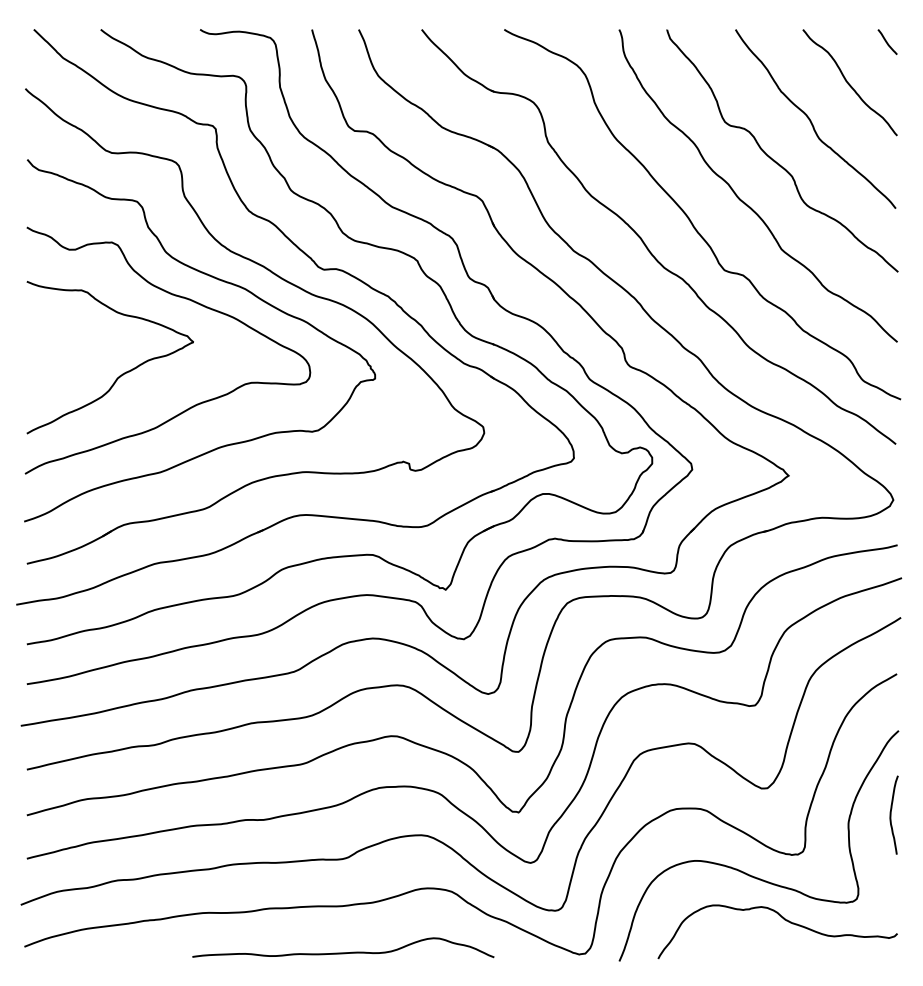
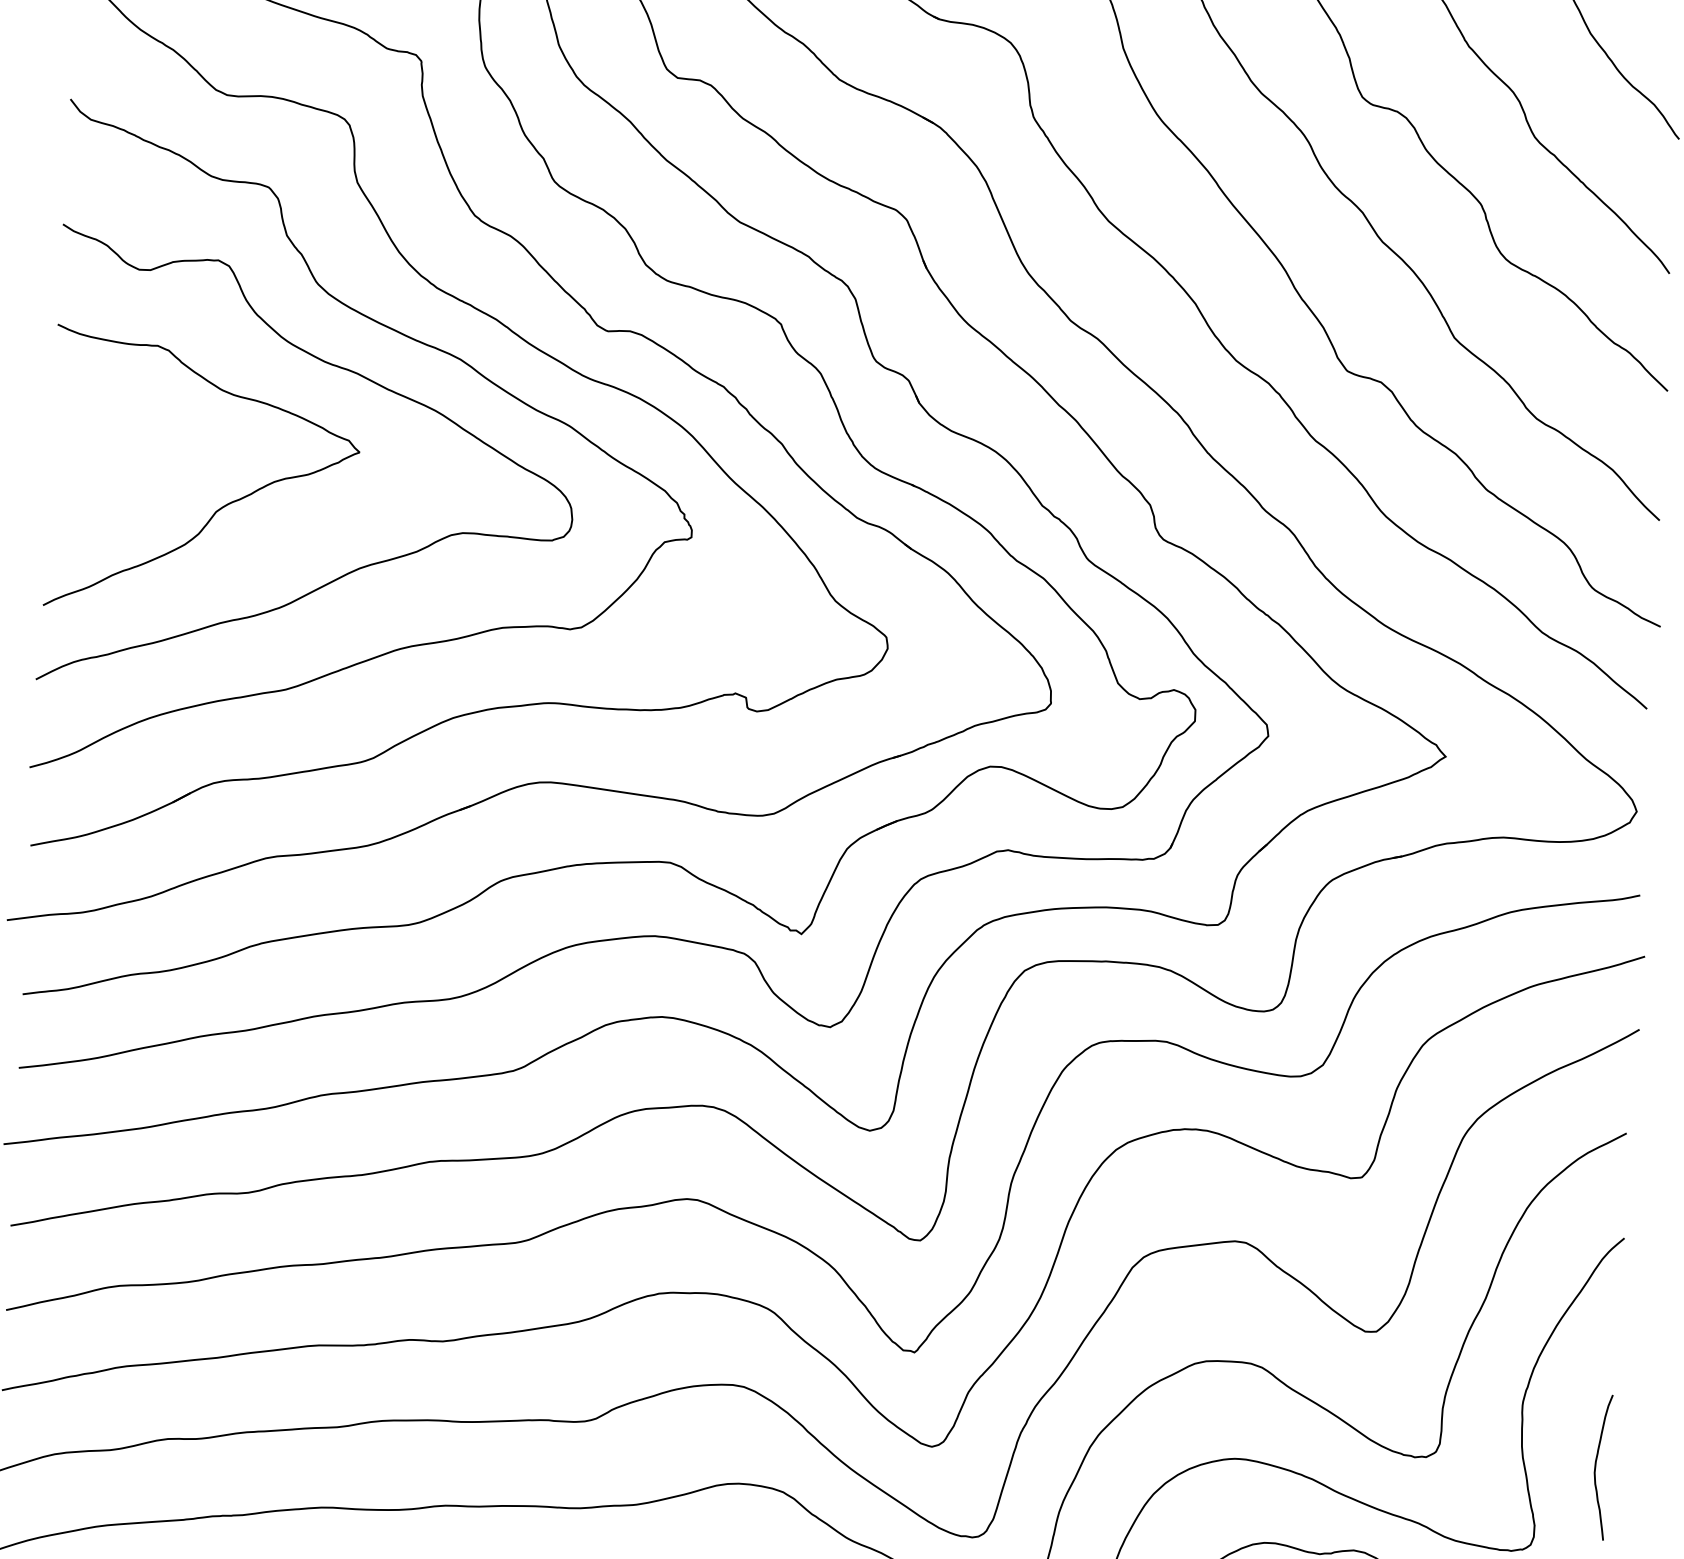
curve: (891, 814) -> (1597, 1465), moved

